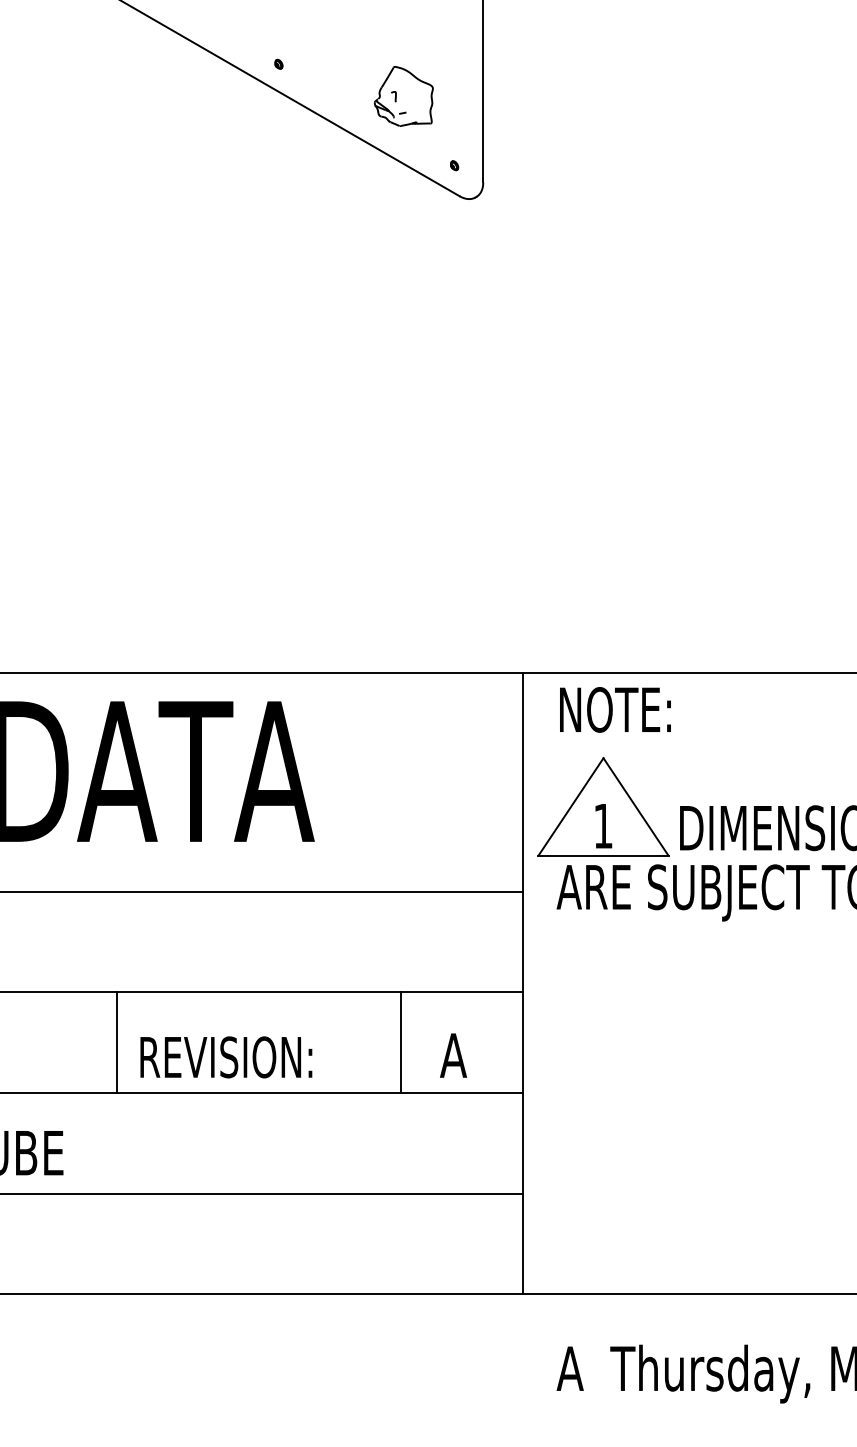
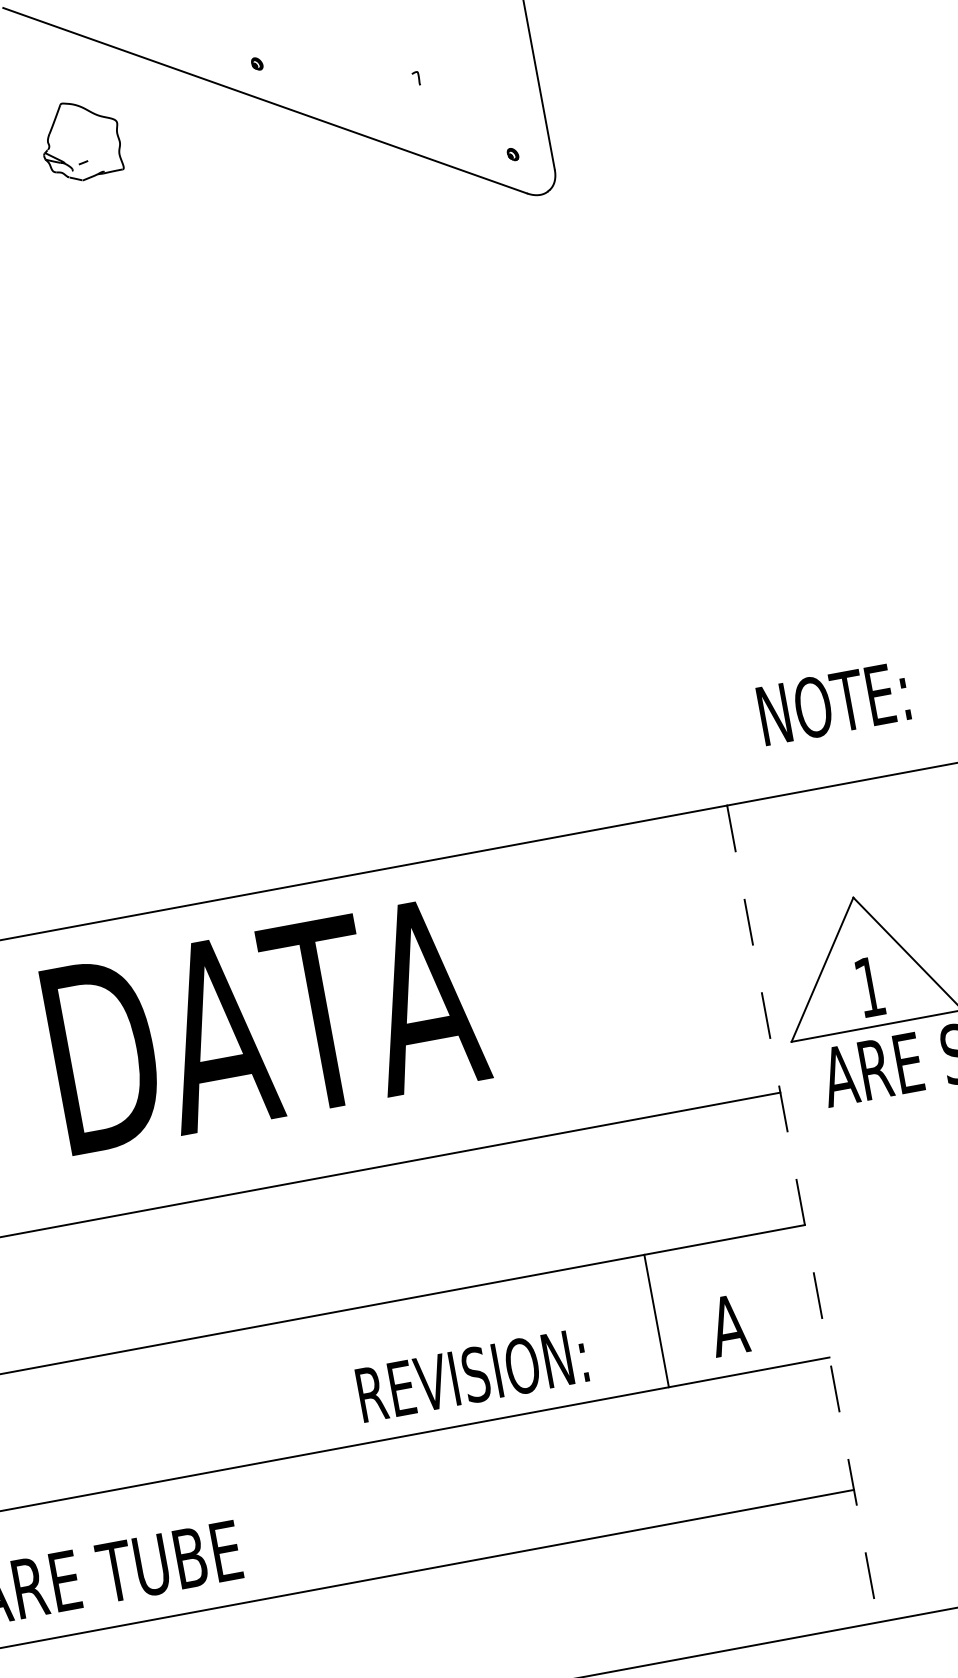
part: (403, 96) -> (80, 140), moved
text: (615, 709) -> (833, 703), moved
line: (523, 984) -> (803, 1214), solid -> dashed
line: (117, 1042) -> (283, 1390), removed
text: (226, 1057) -> (472, 1375), moved

